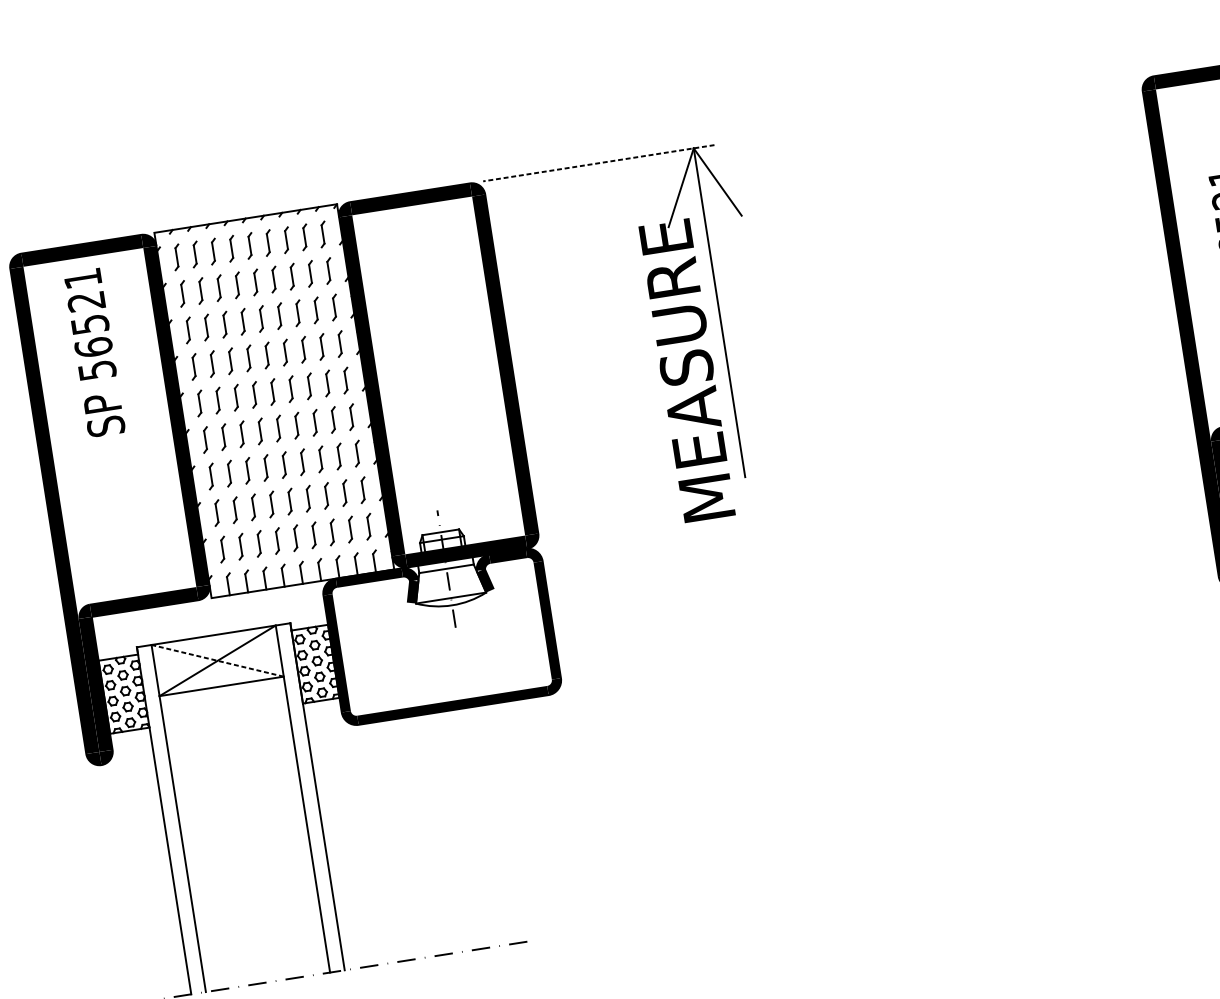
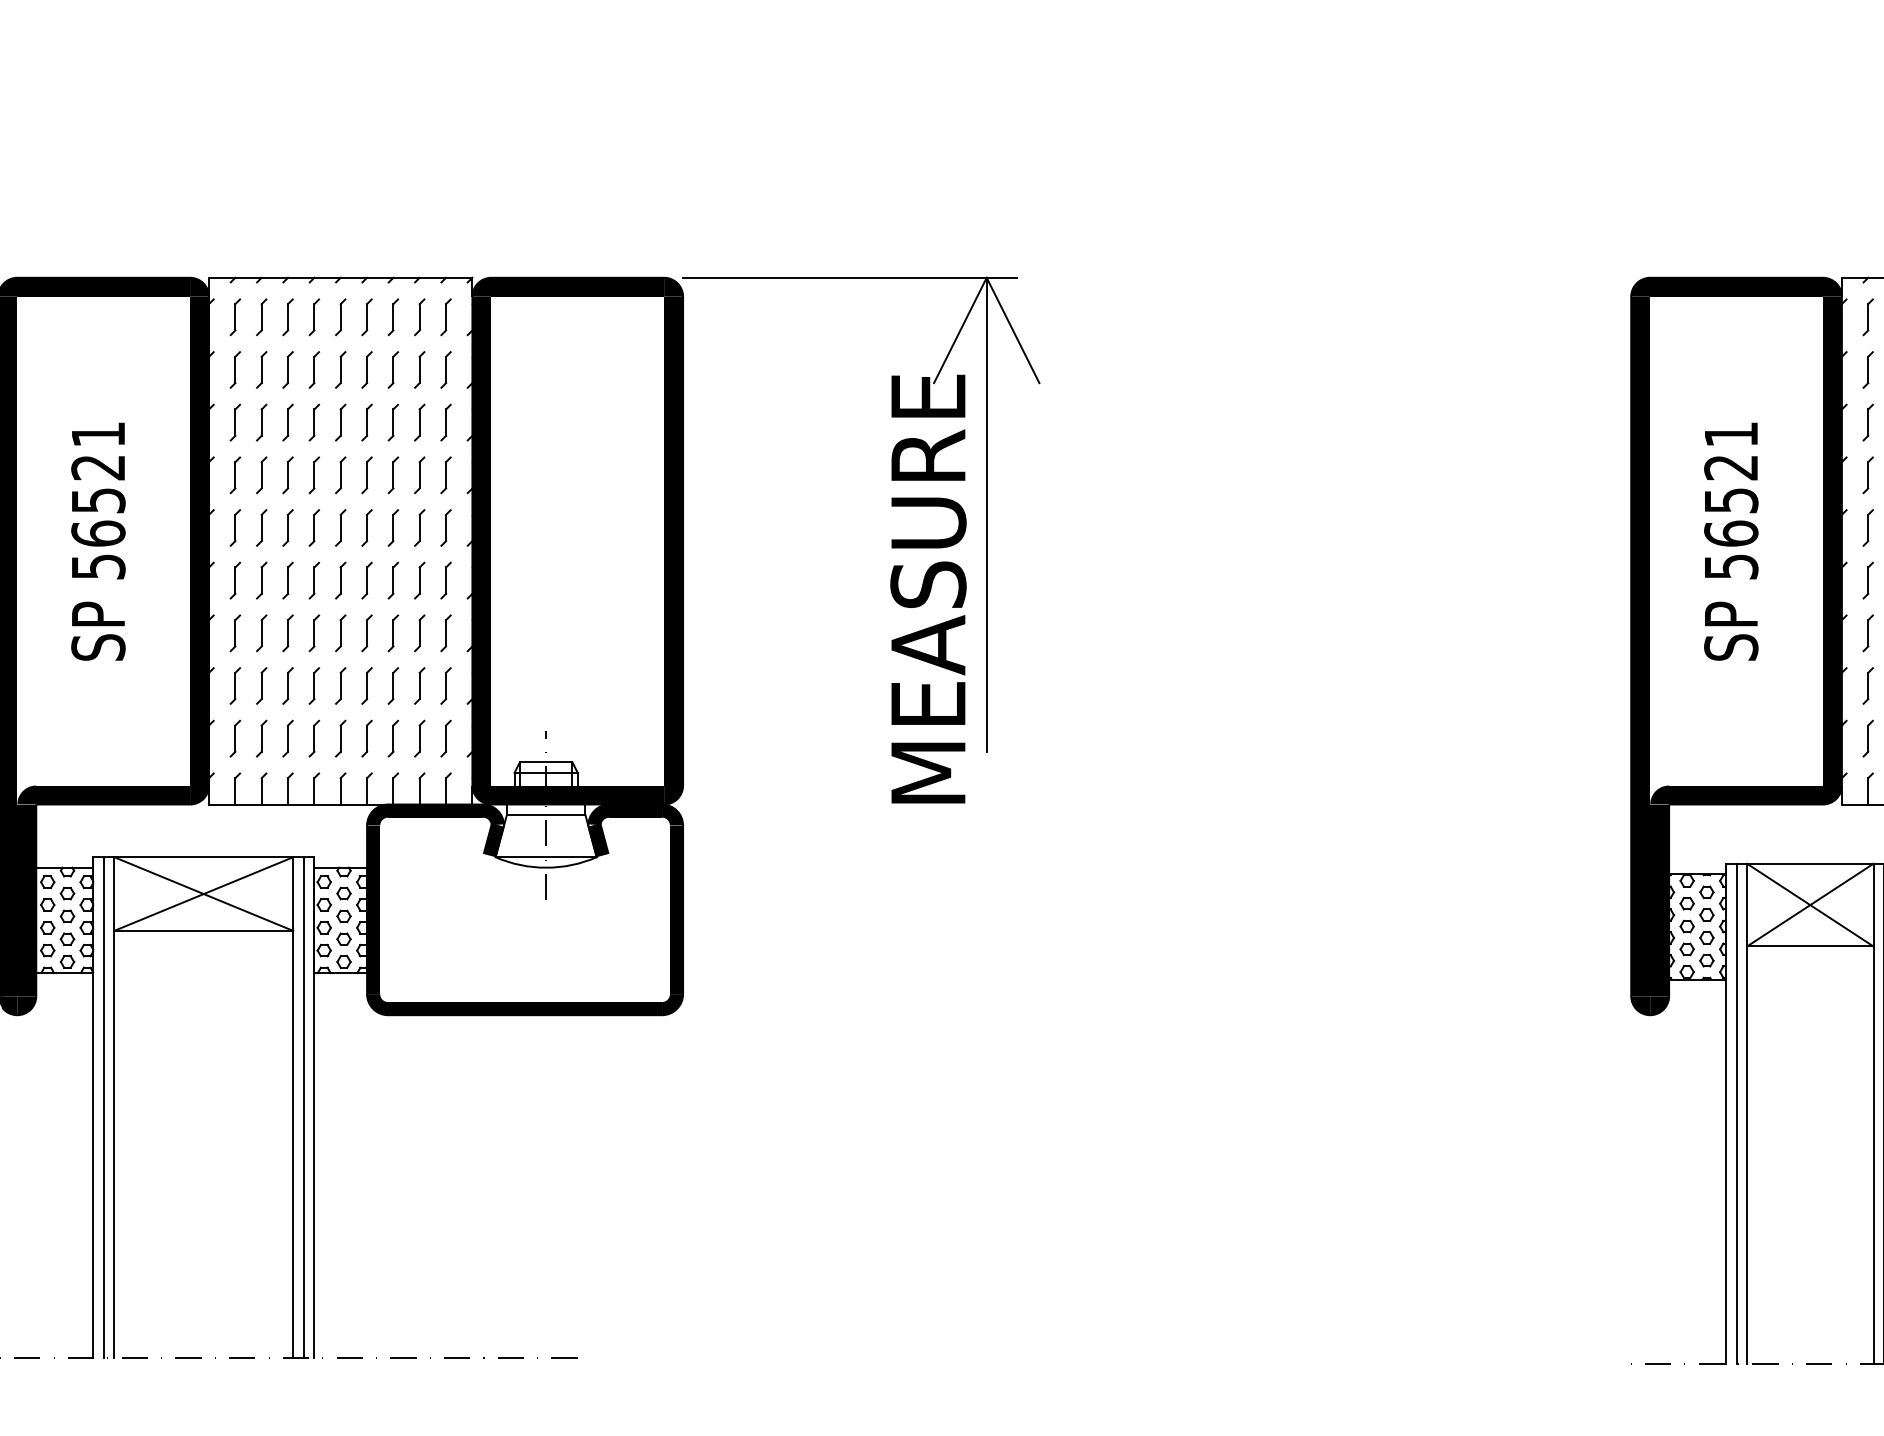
line: (598, 163) -> (849, 277), dashed -> solid
text: (94, 352) -> (98, 541), moved
line: (217, 661) -> (203, 894), dashed -> solid
line: (310, 798) -> (303, 1107), added
line: (171, 819) -> (103, 1107), added

